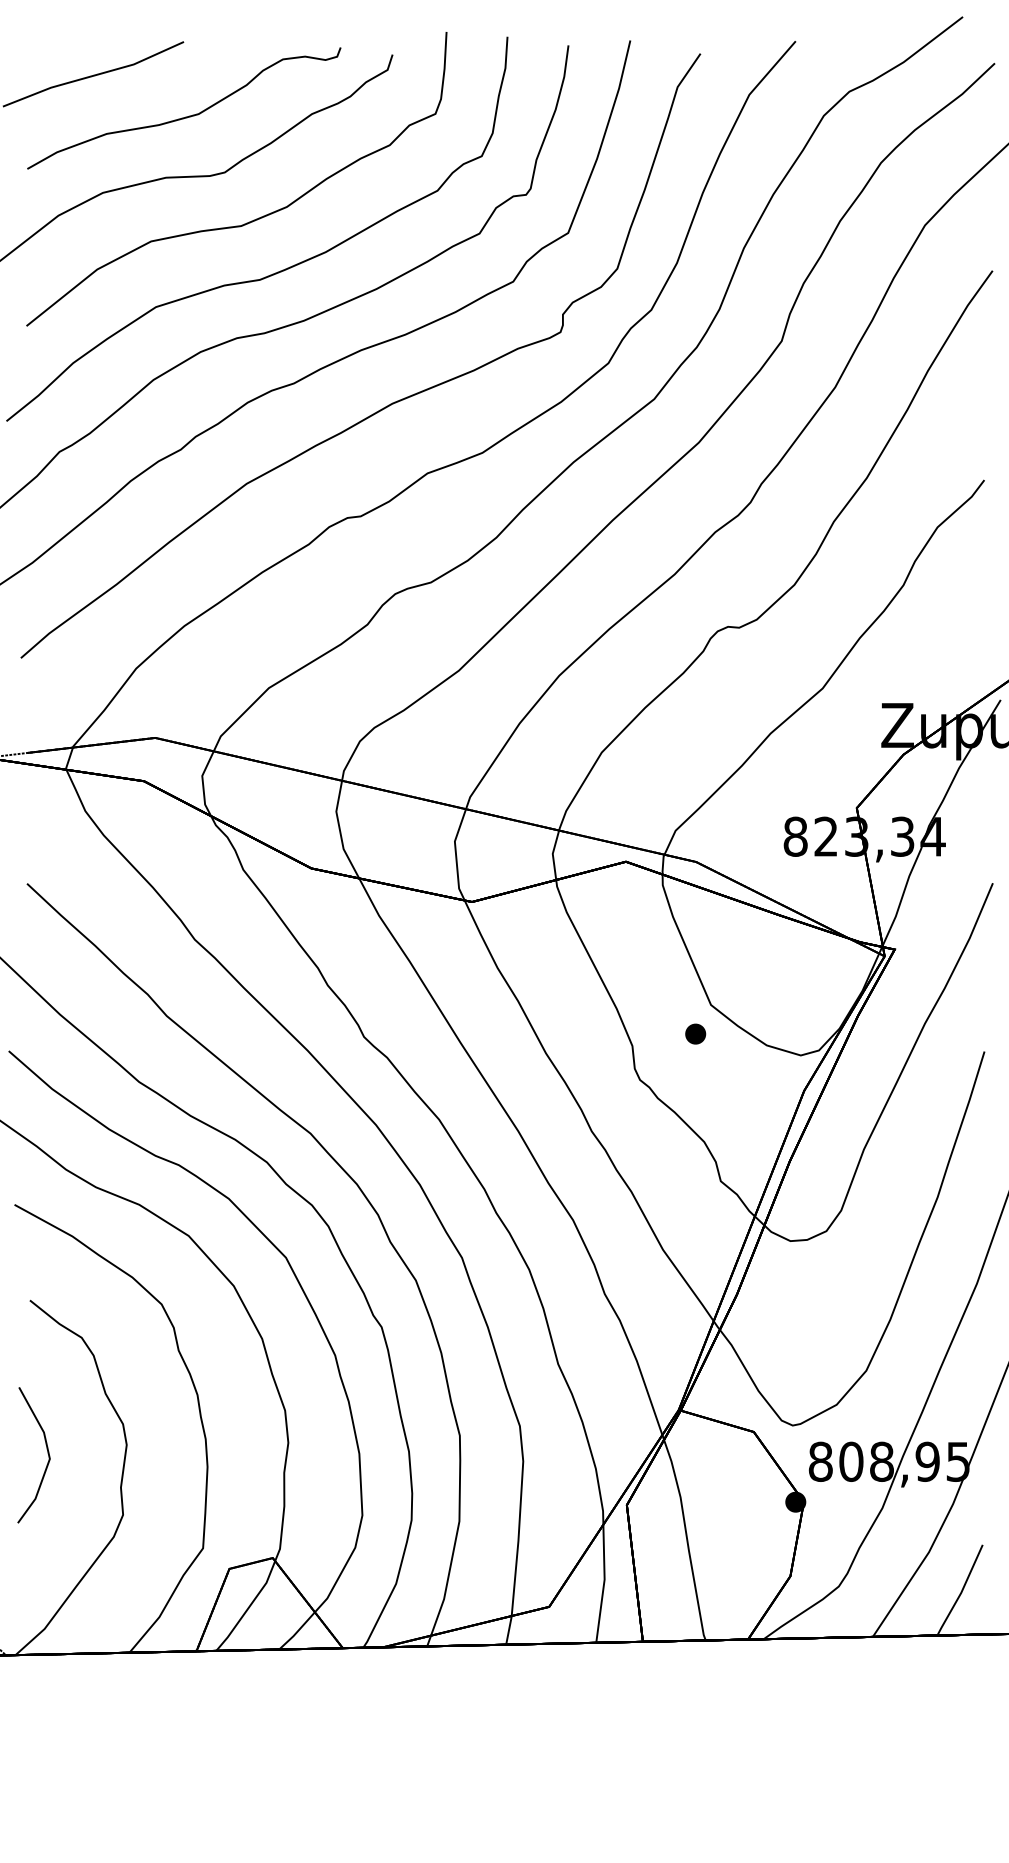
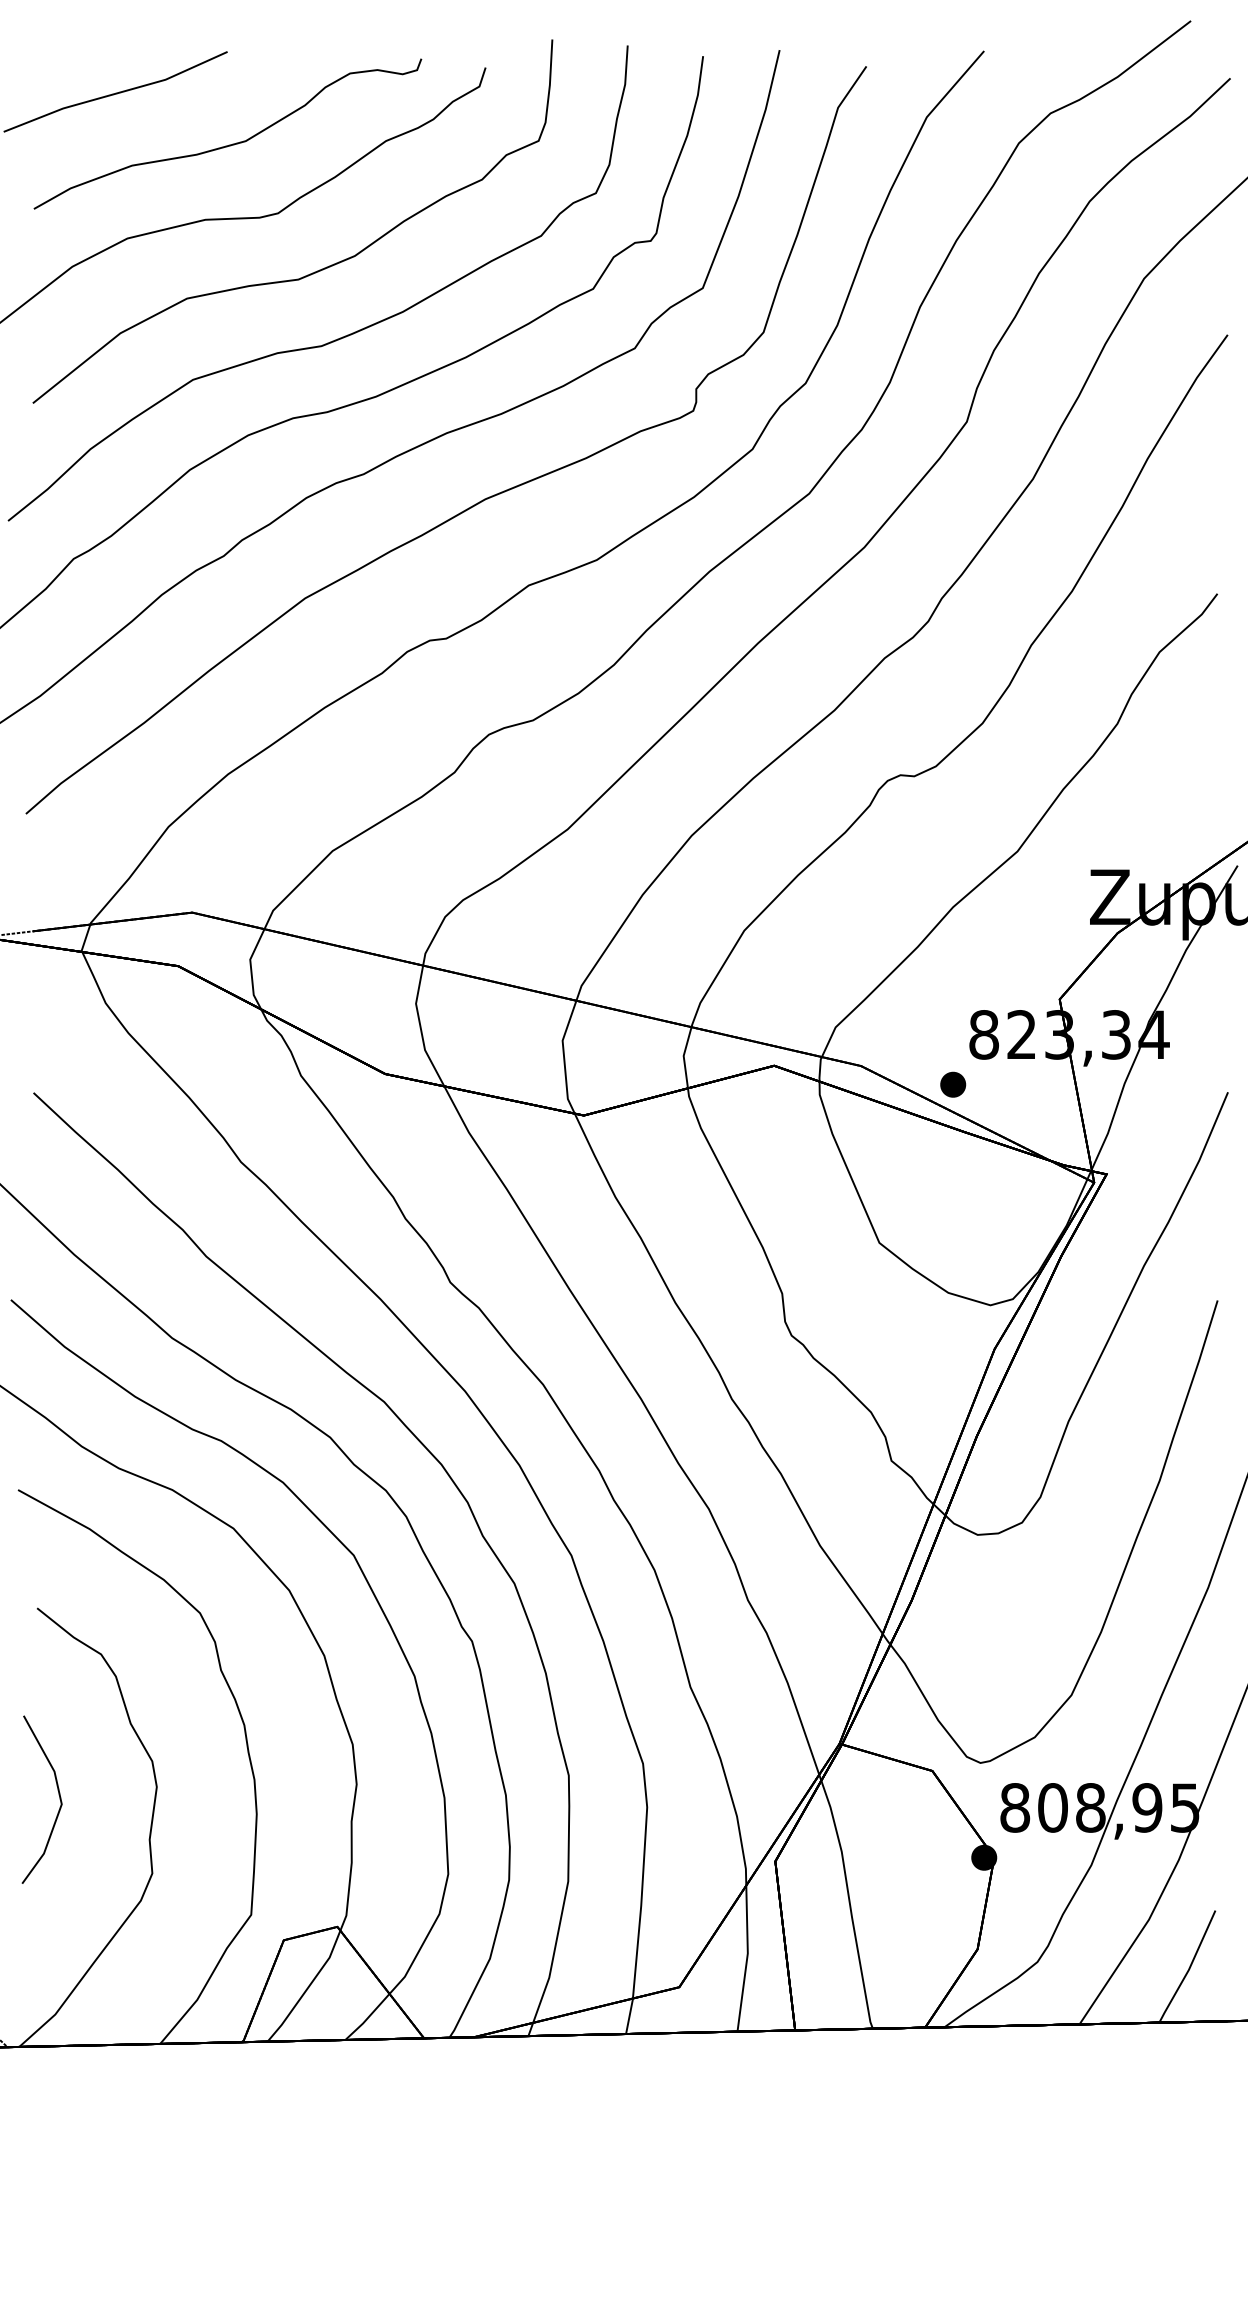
part: (695, 1033) -> (952, 1083), moved

